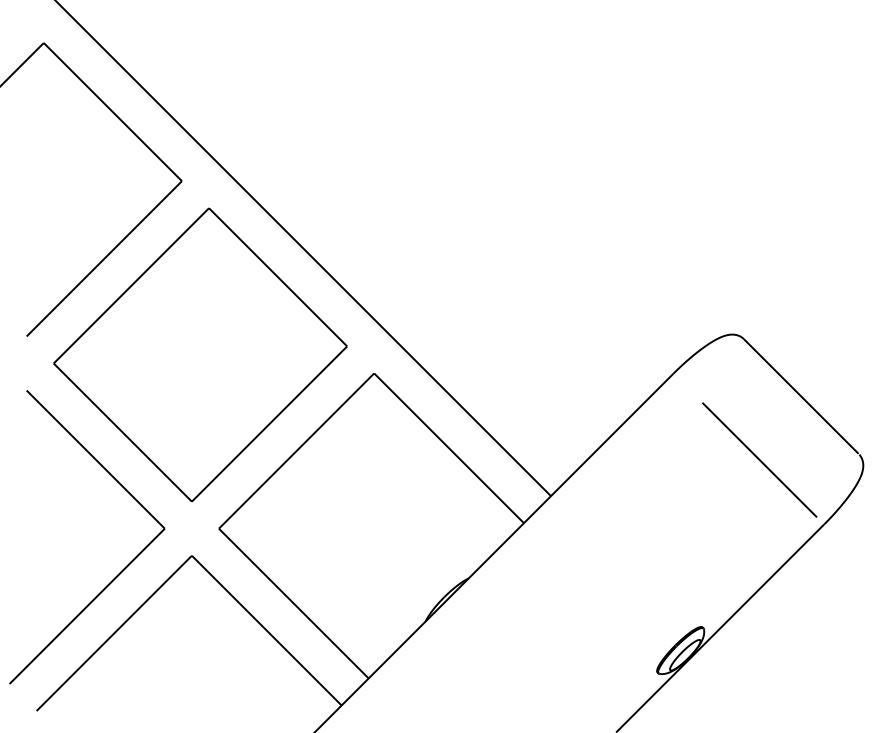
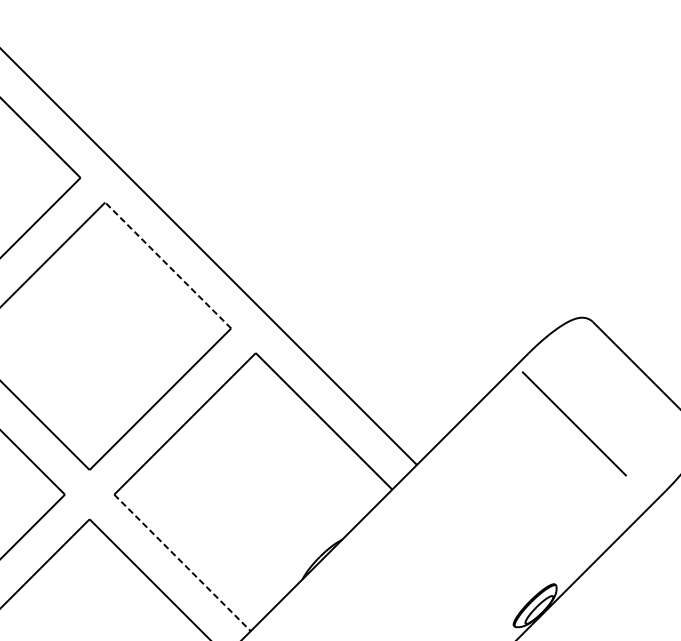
line: (278, 277) -> (168, 265), solid -> dashed
line: (759, 459) -> (574, 423), moved
line: (293, 603) -> (182, 562), solid -> dashed

